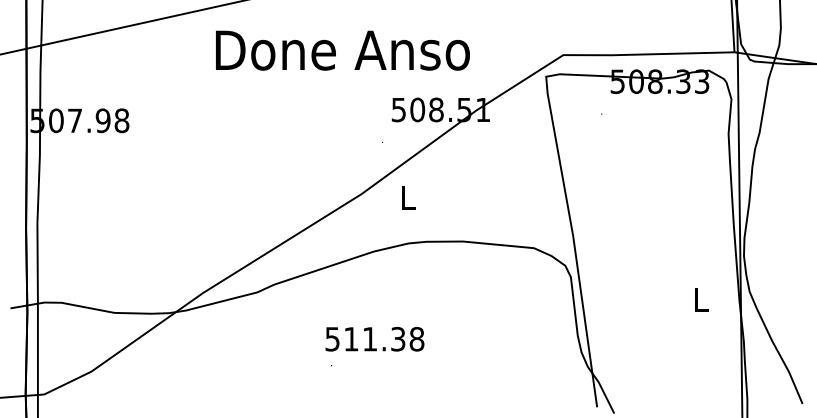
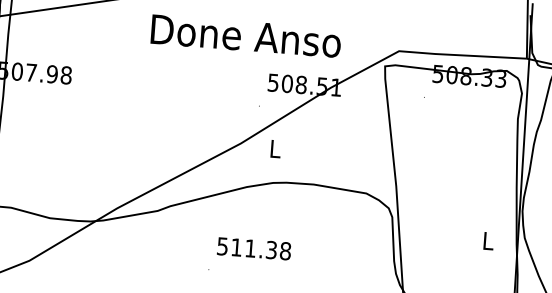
text: (342, 50) -> (245, 36), moved
text: (374, 339) -> (253, 249), moved

